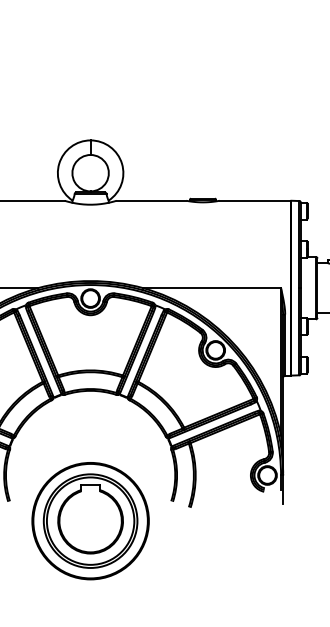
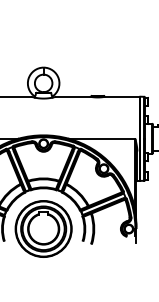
part: (90, 520) -> (43, 228), moved

